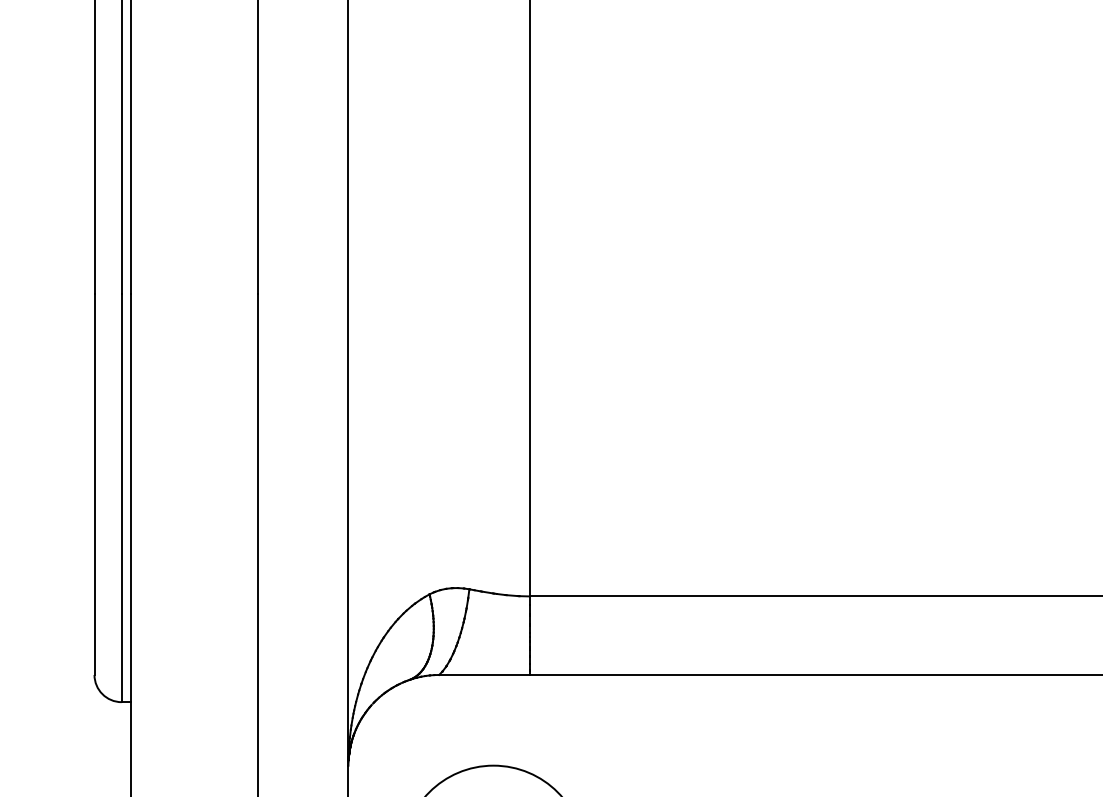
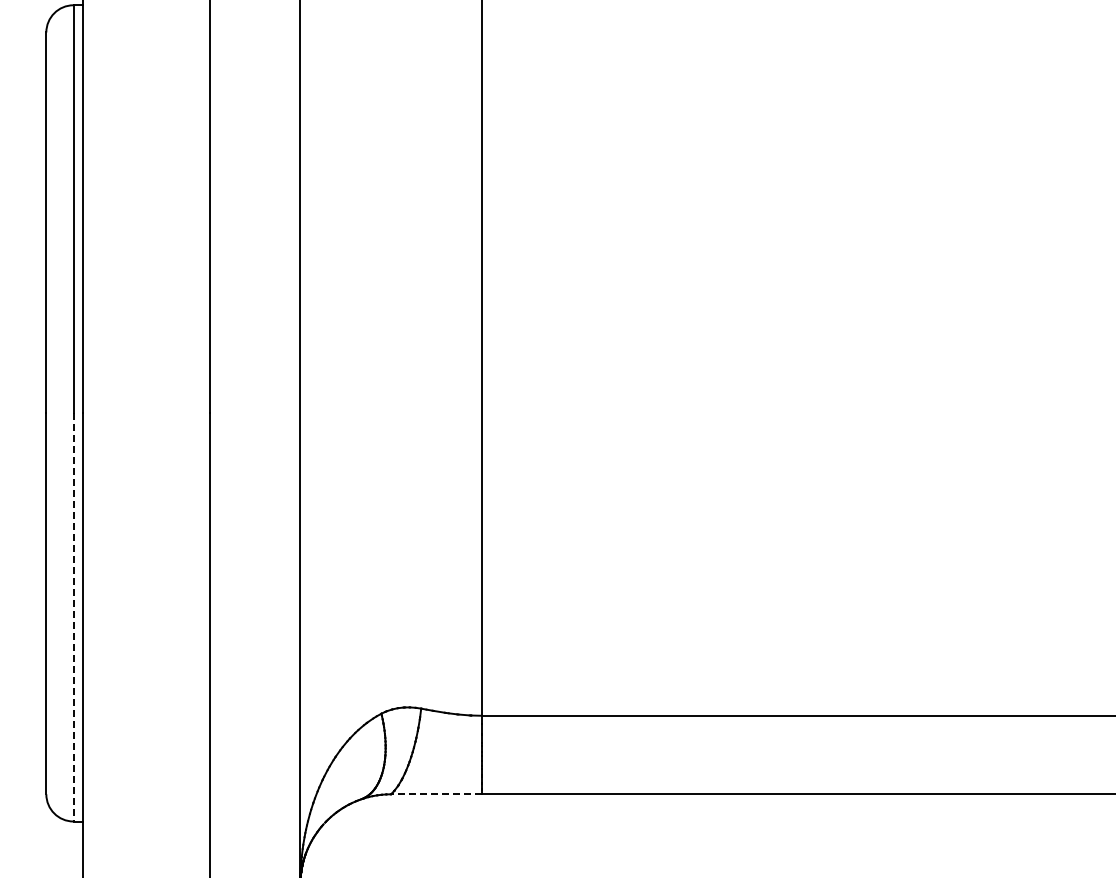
line: (121, 498) -> (73, 617), solid -> dashed
line: (483, 675) -> (435, 794), solid -> dashed

